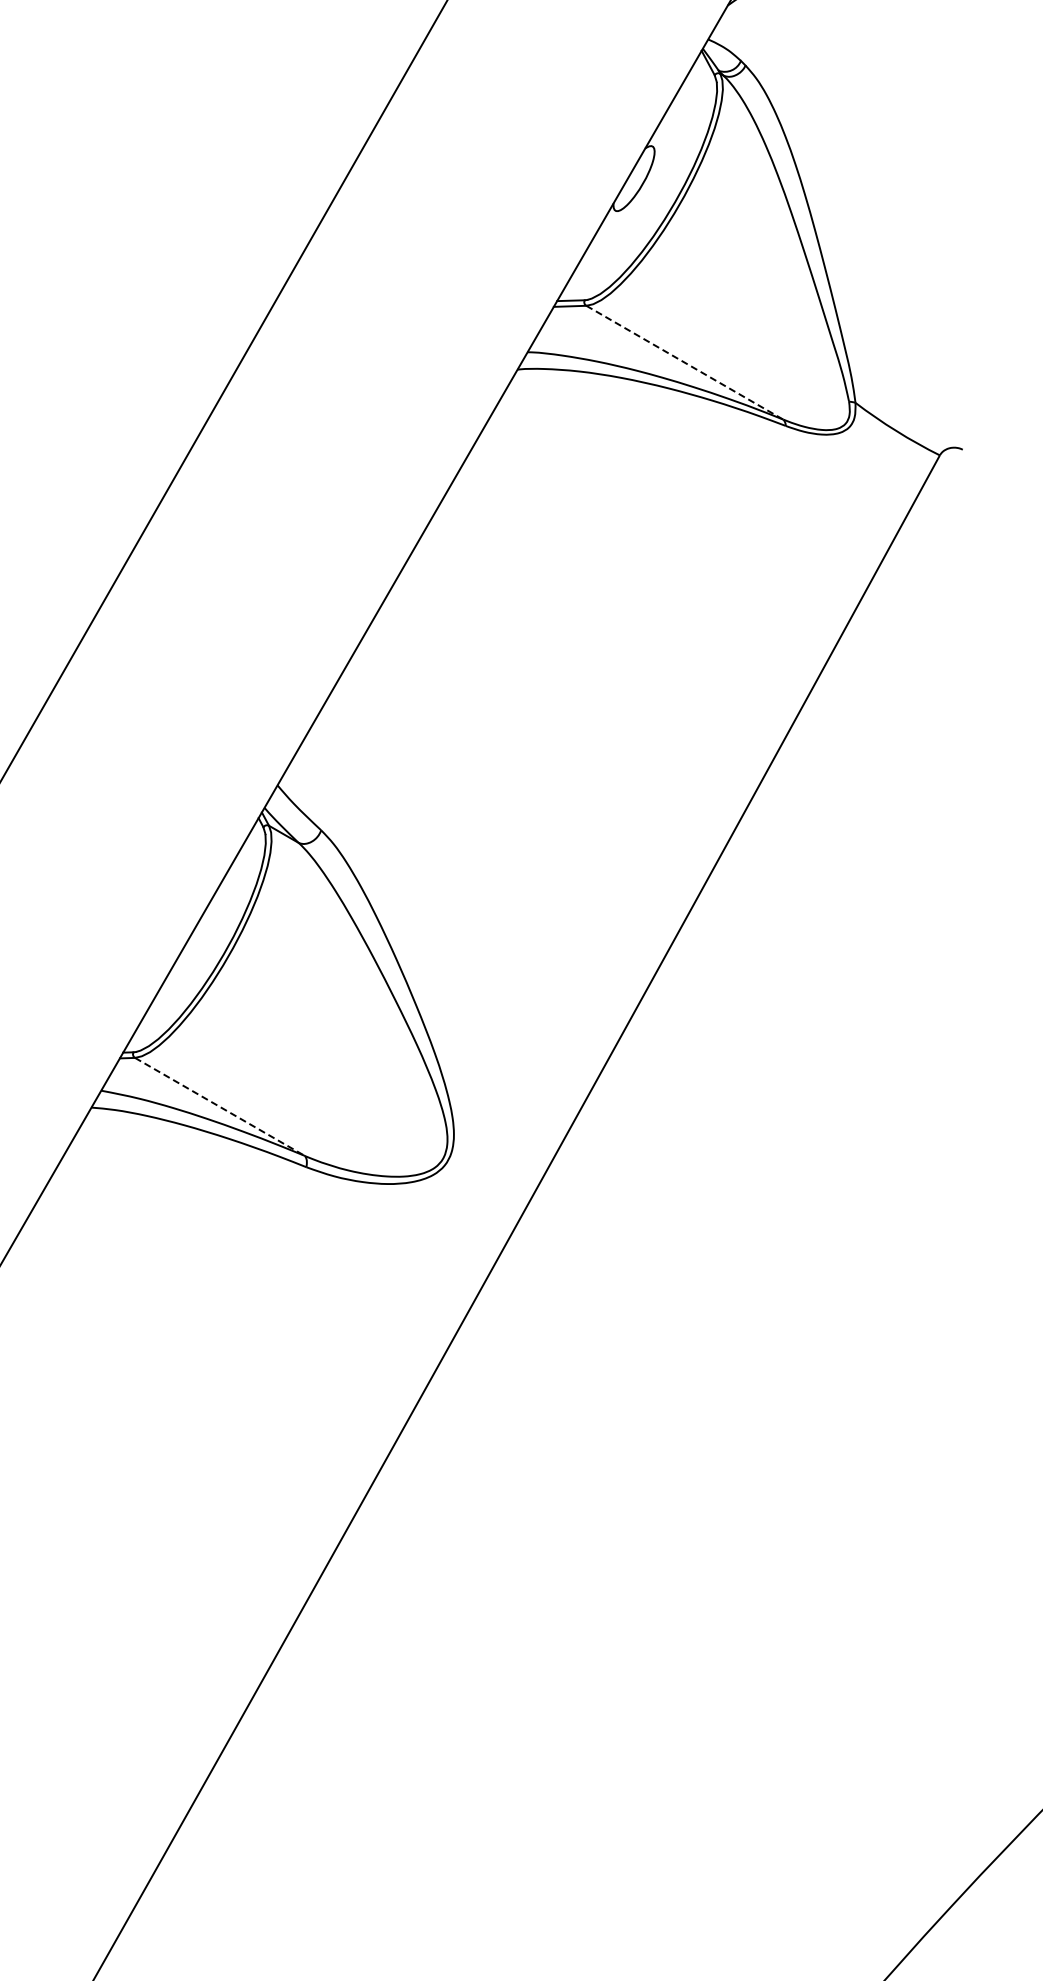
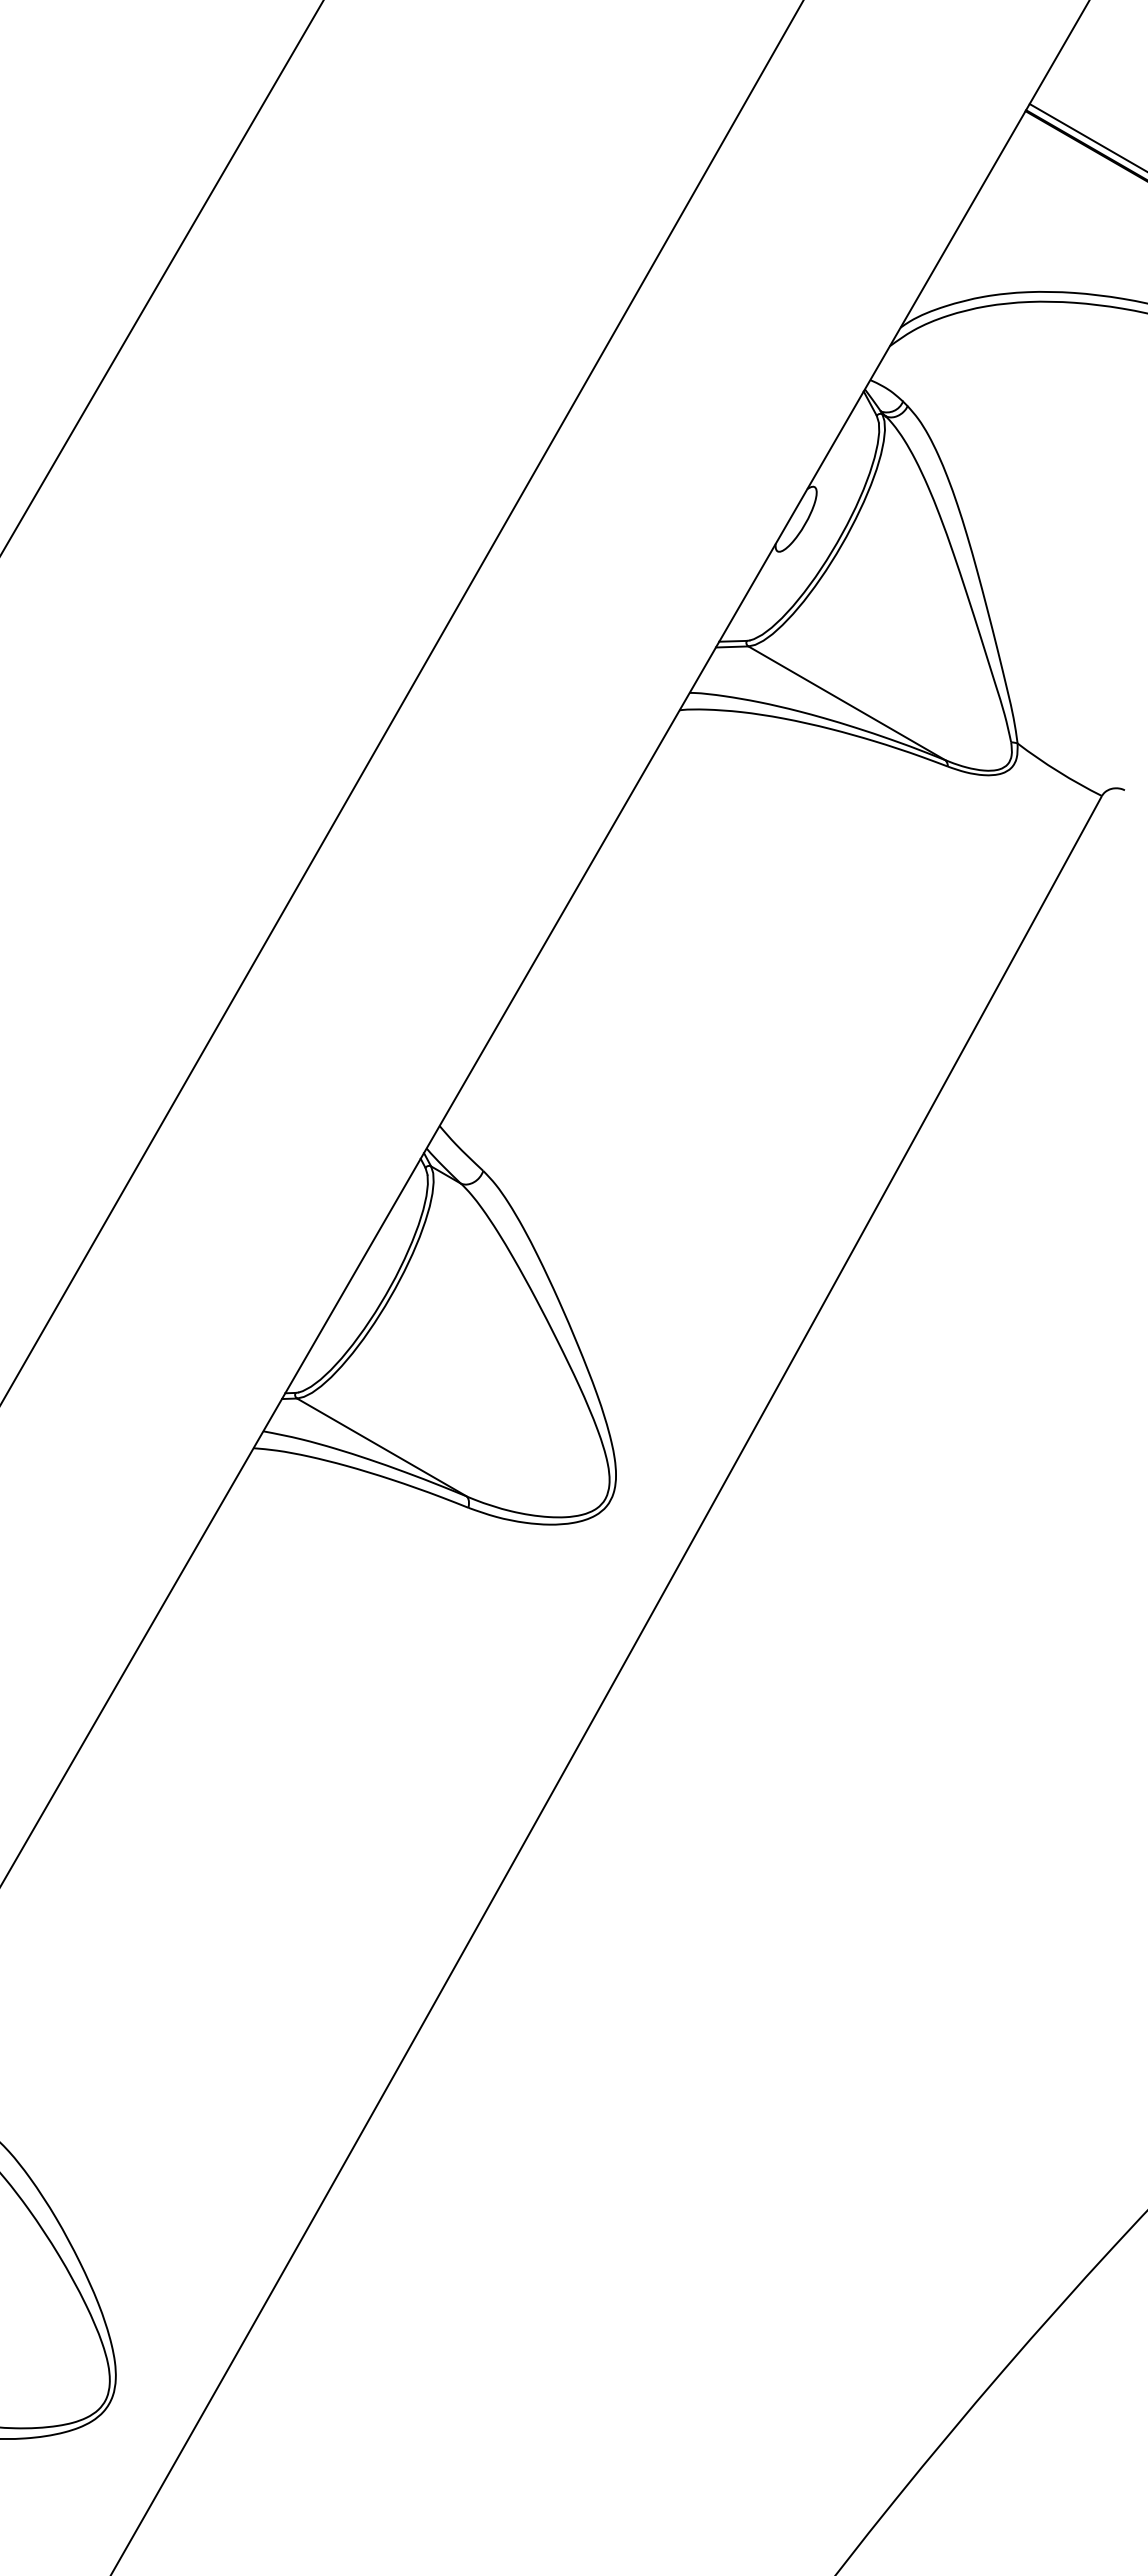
line: (684, 362) -> (846, 703), dashed -> solid
line: (220, 1106) -> (382, 1447), dashed -> solid

